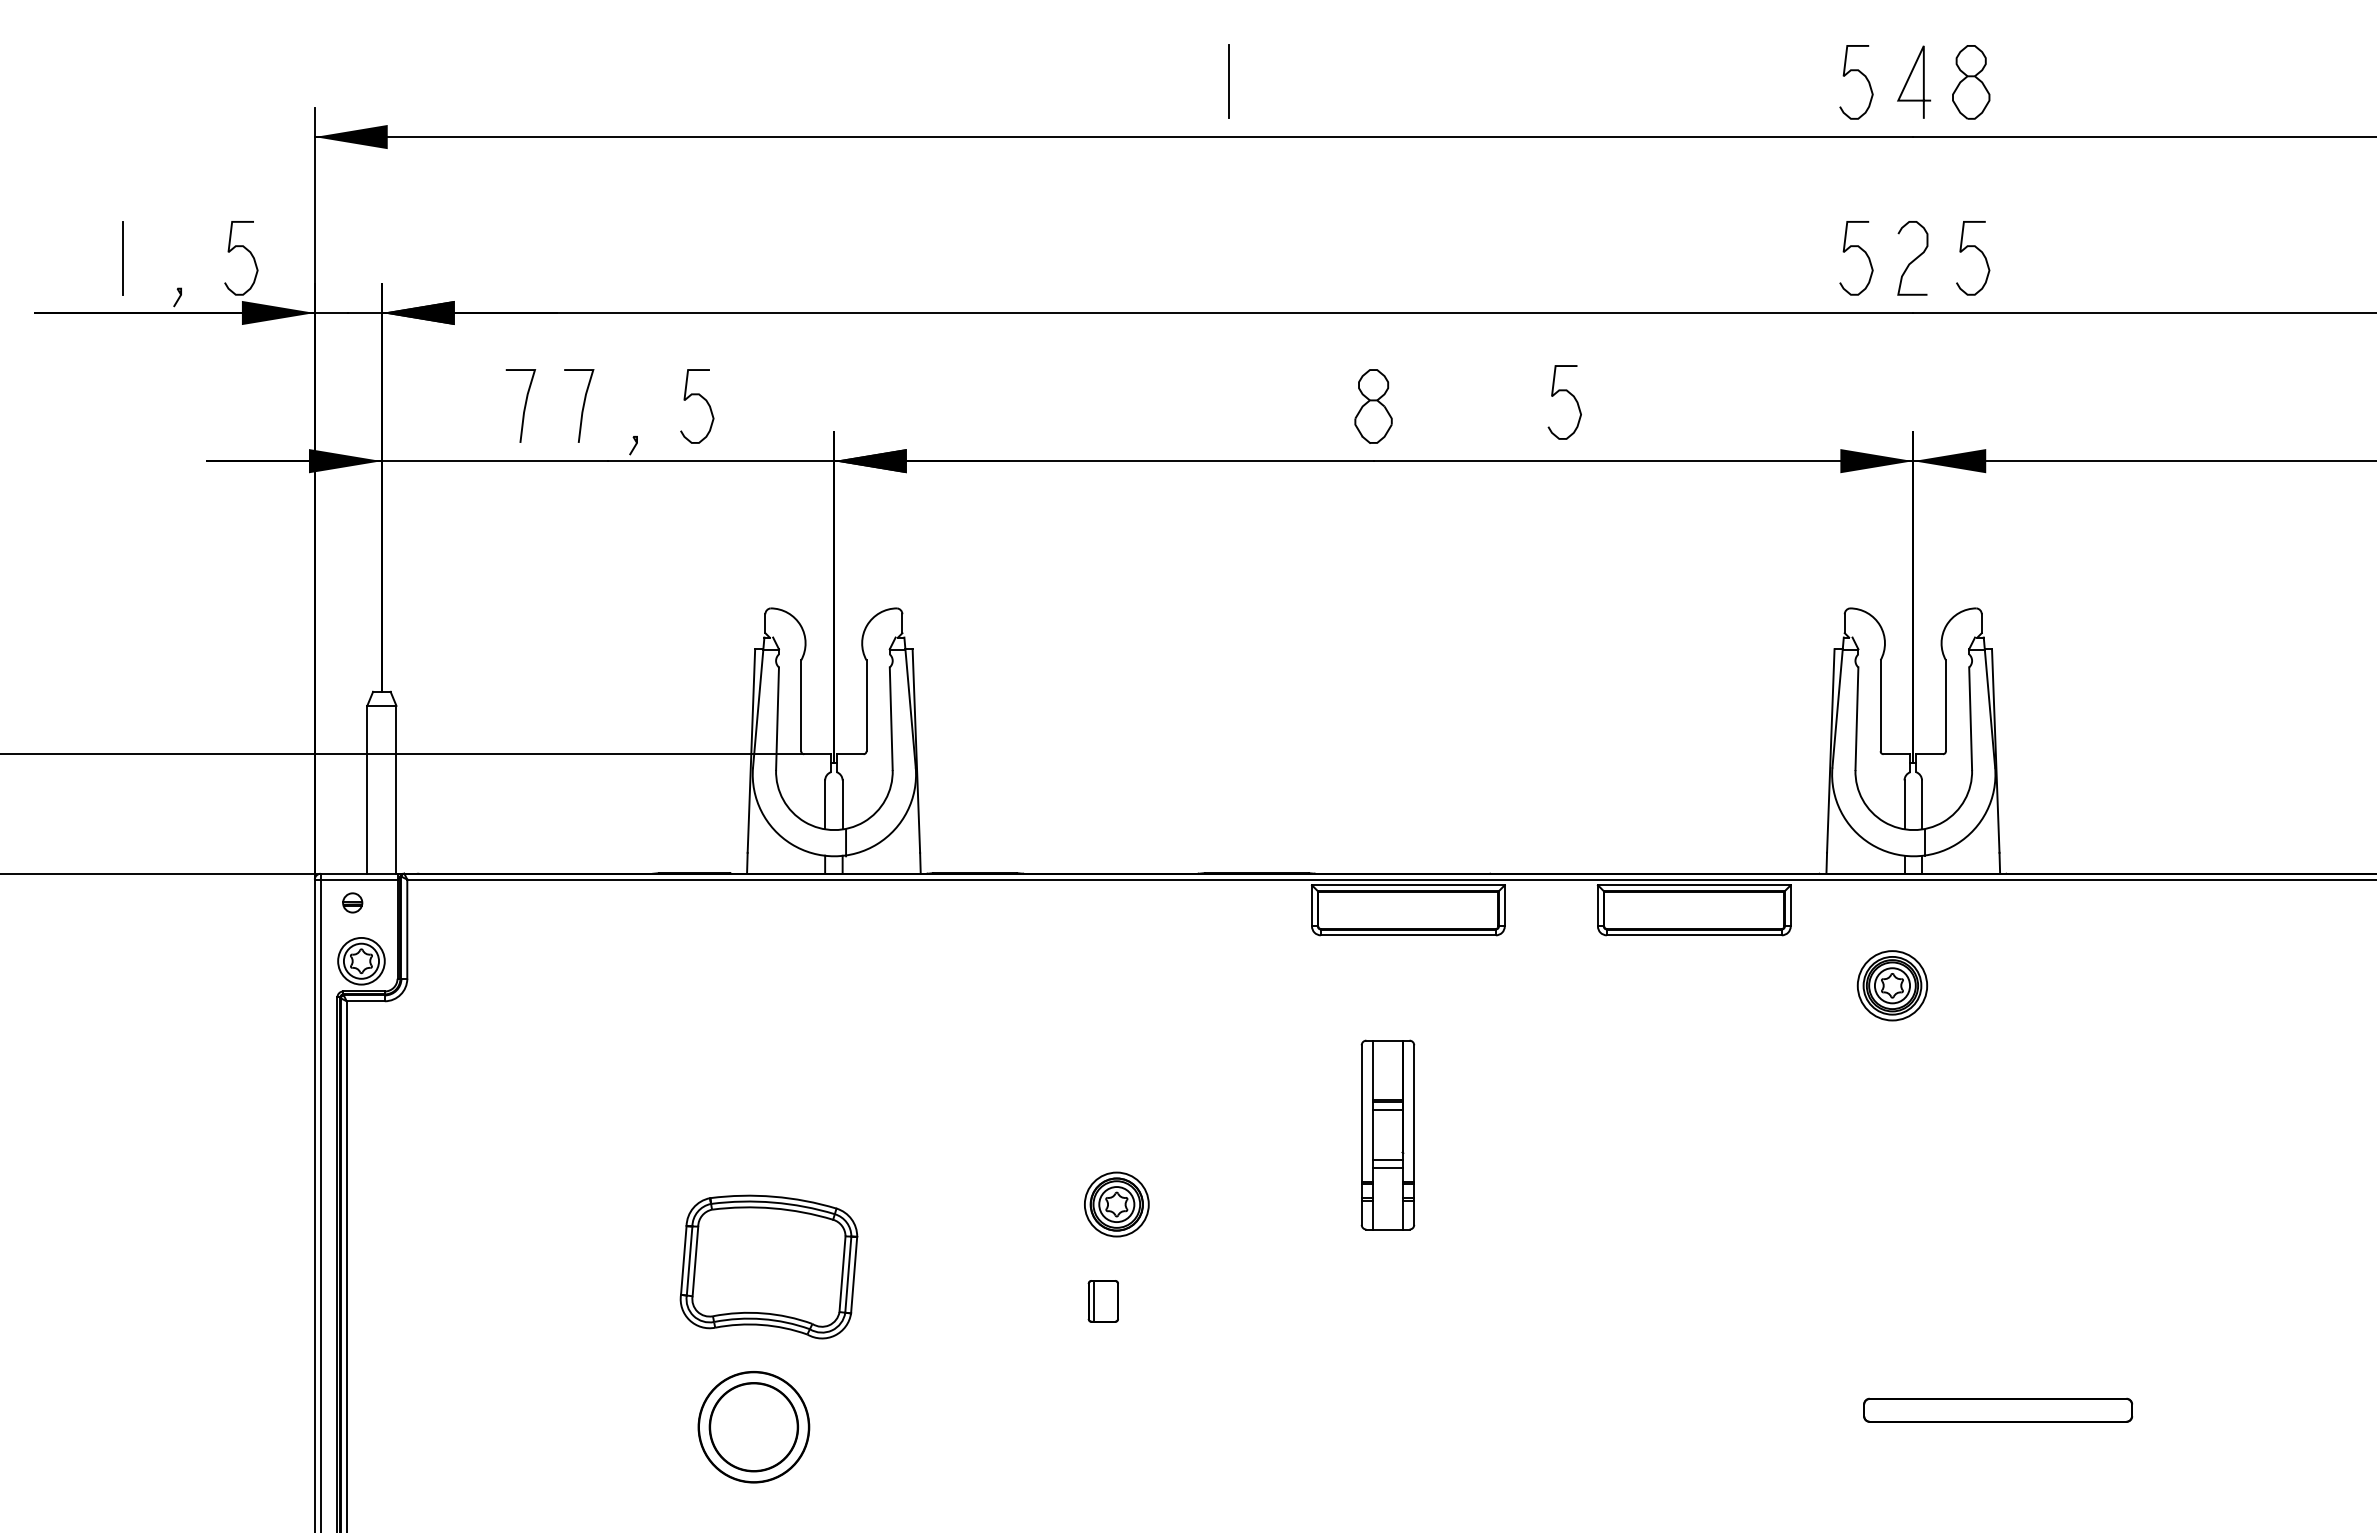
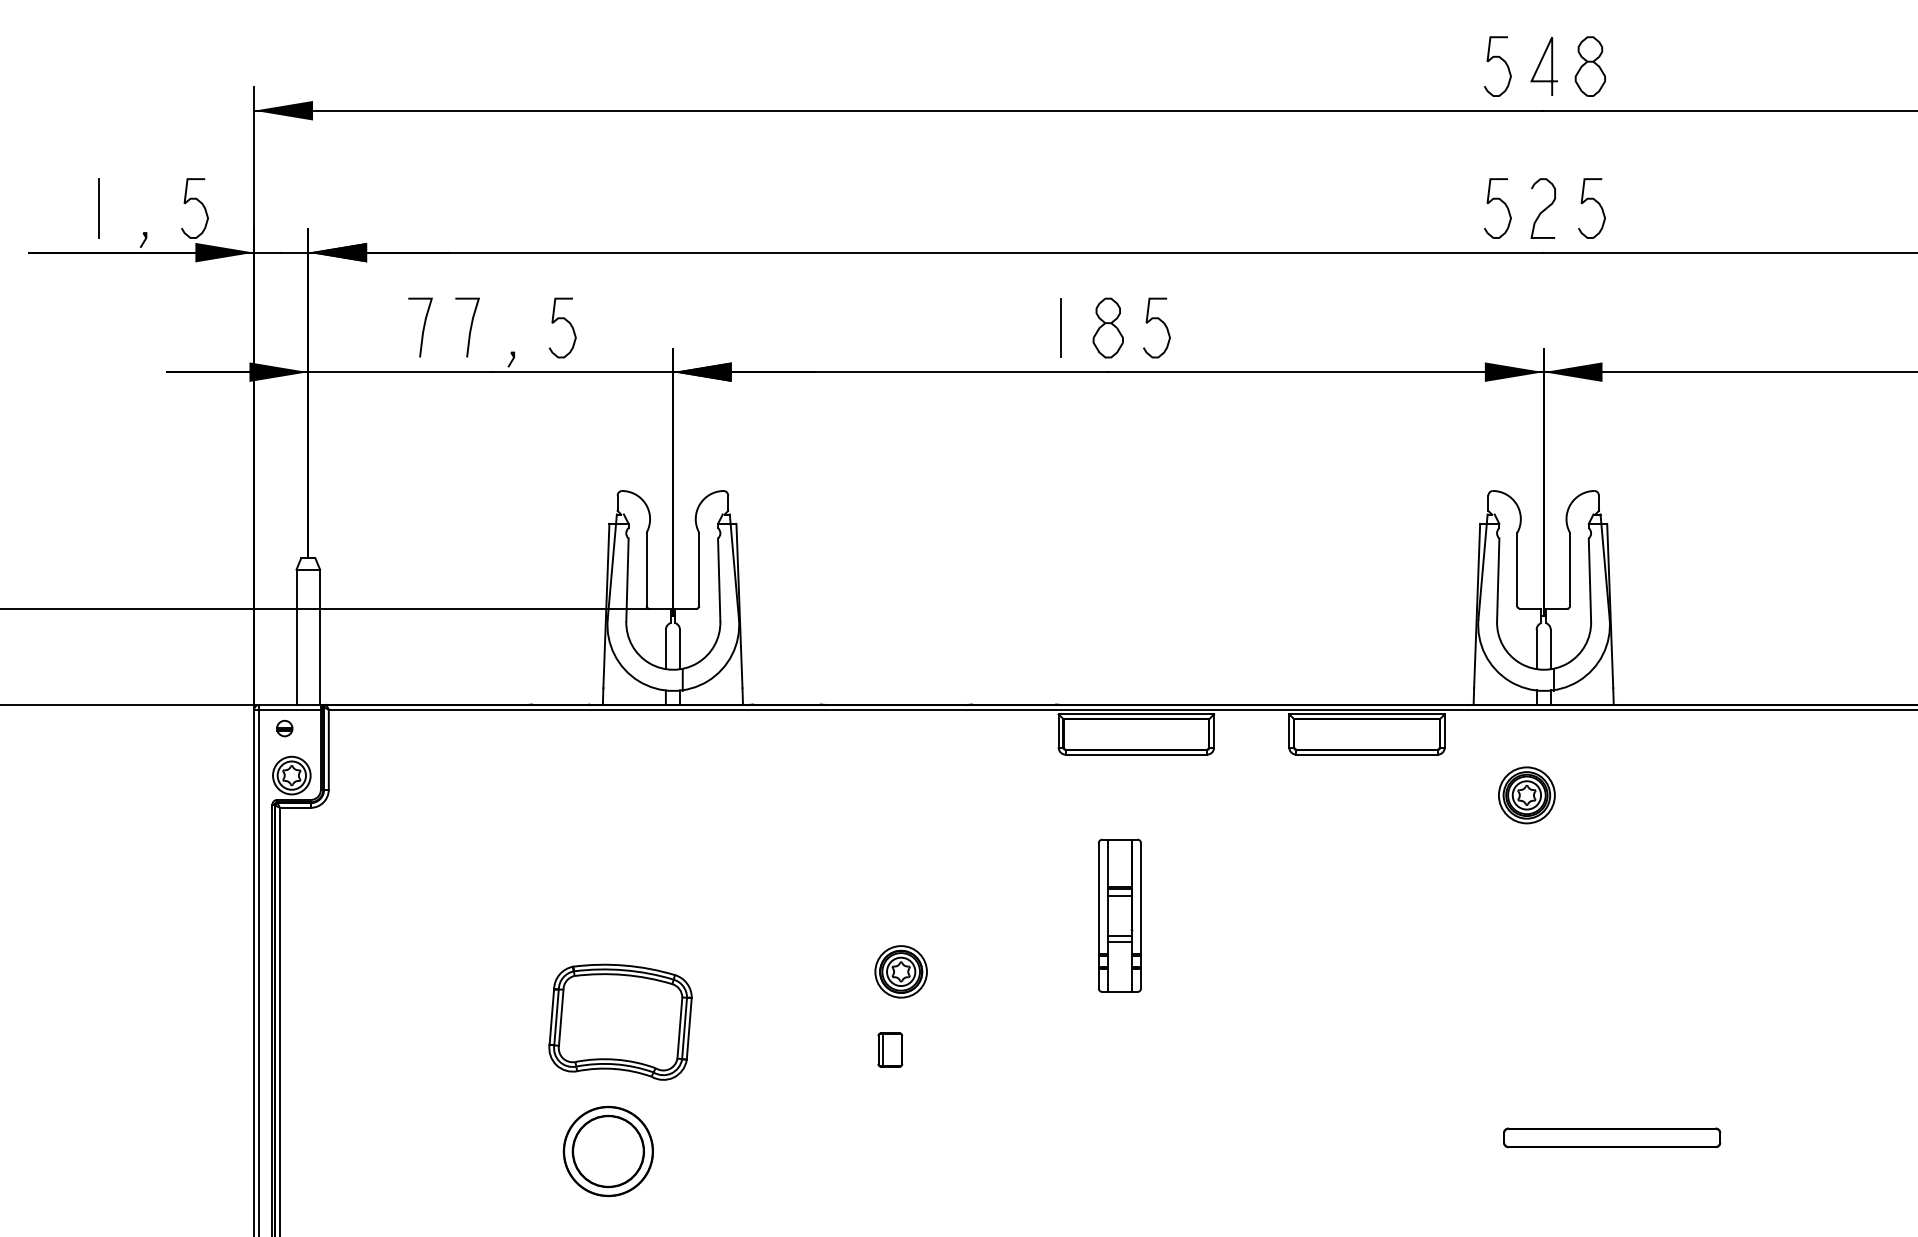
line: (1228, 81) -> (1060, 328), moved
curve: (1568, 393) -> (1159, 320), moved

